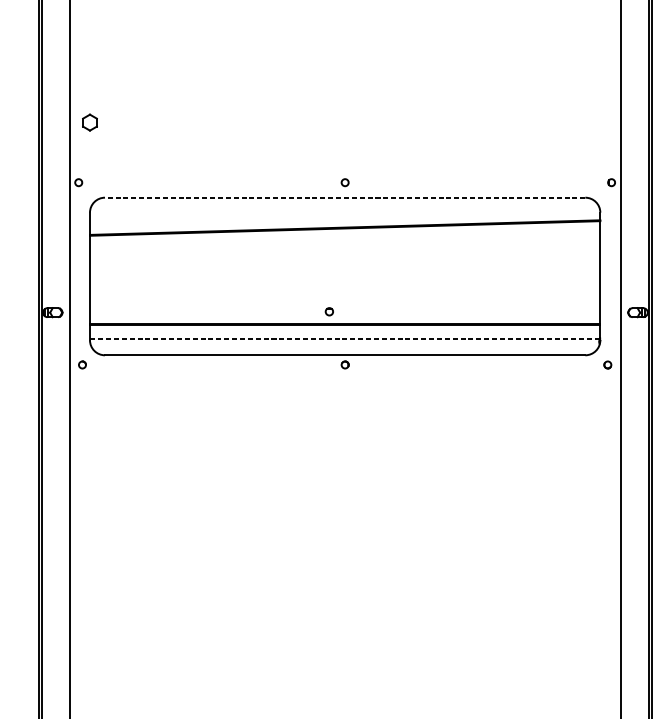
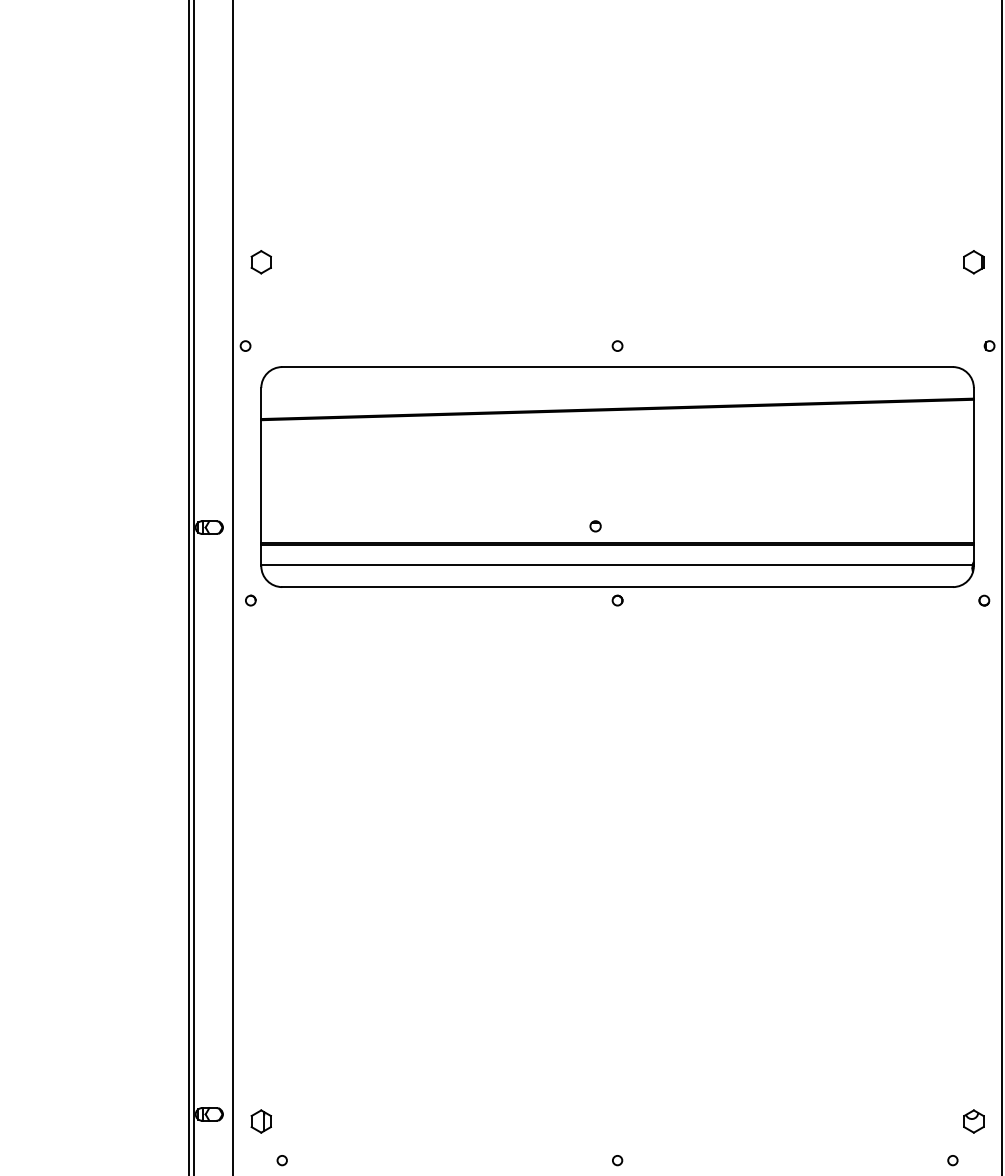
part: (600, 122) -> (973, 262), added
line: (345, 198) -> (617, 367), dashed -> solid
line: (345, 339) -> (617, 564), dashed -> solid

